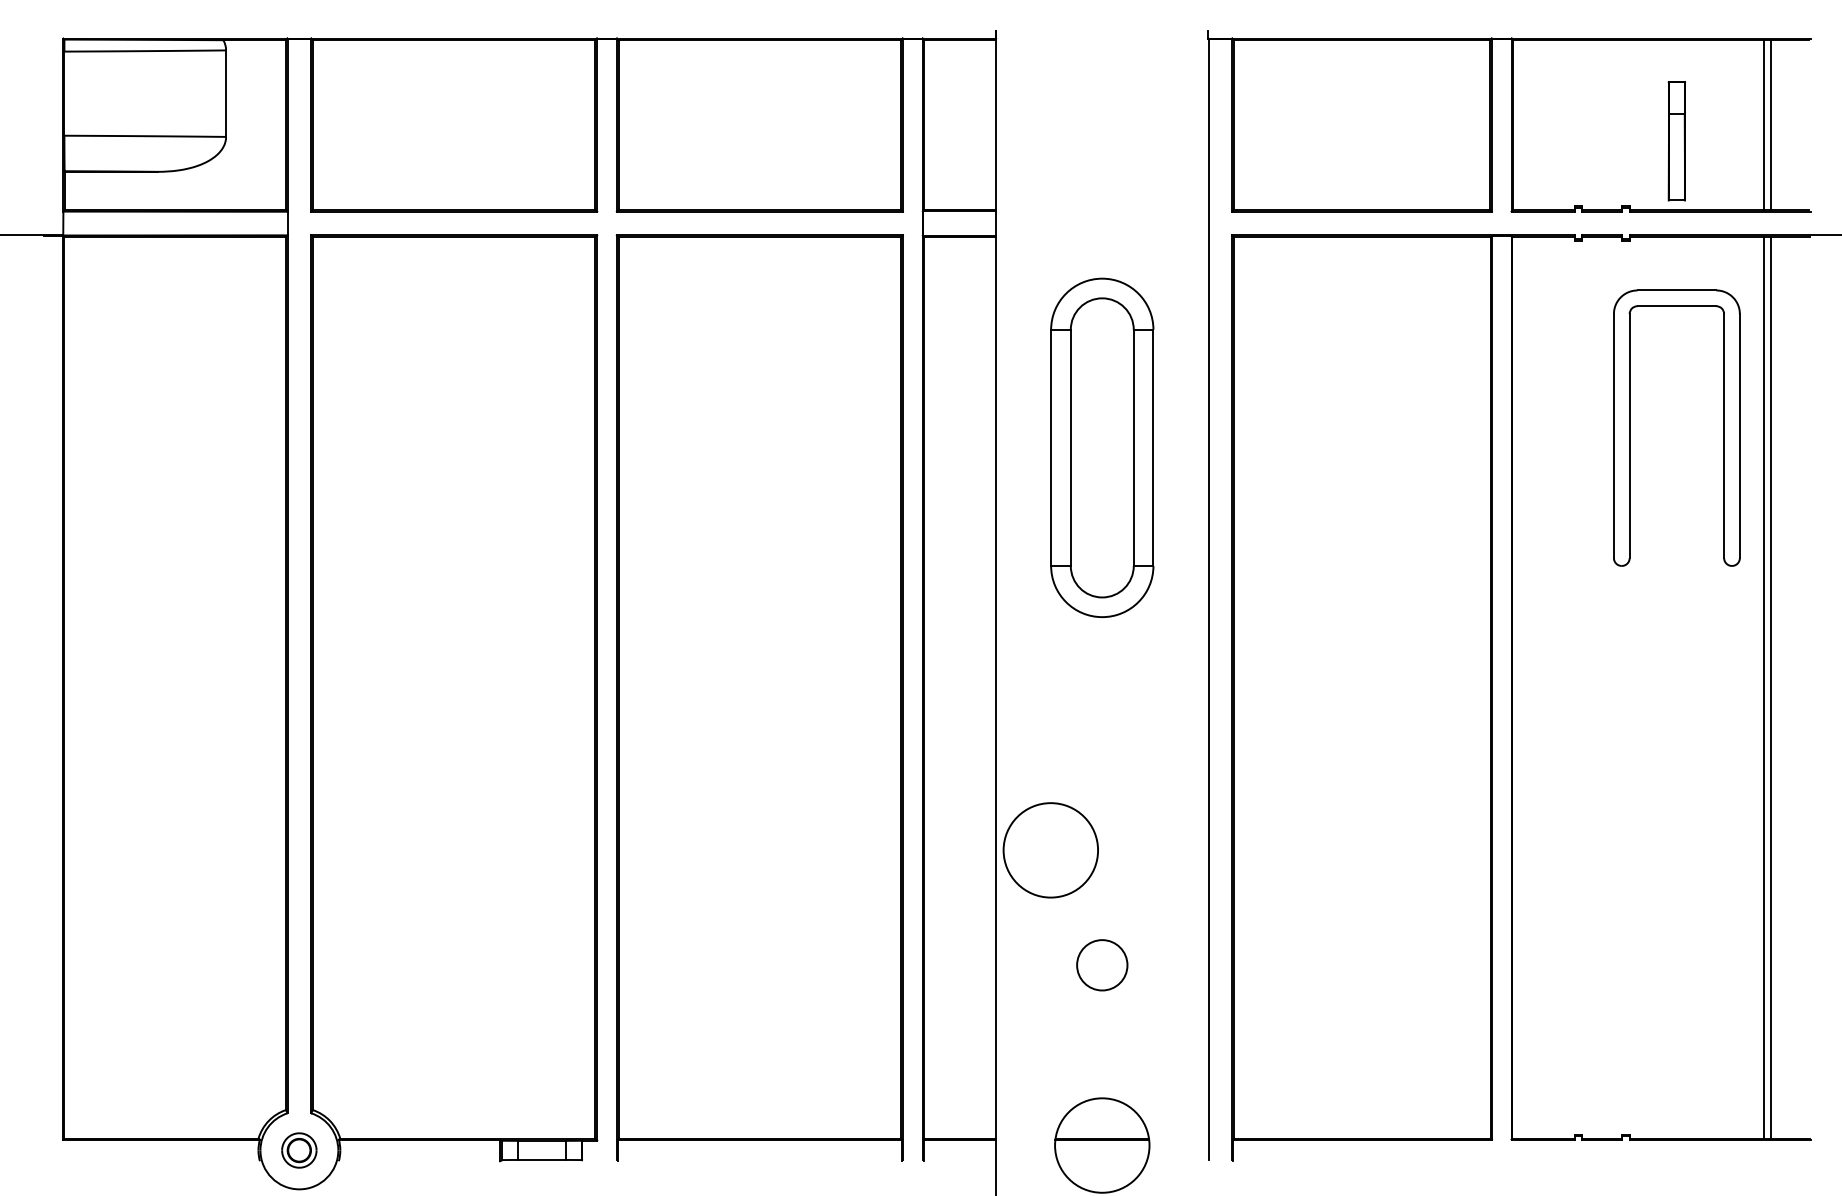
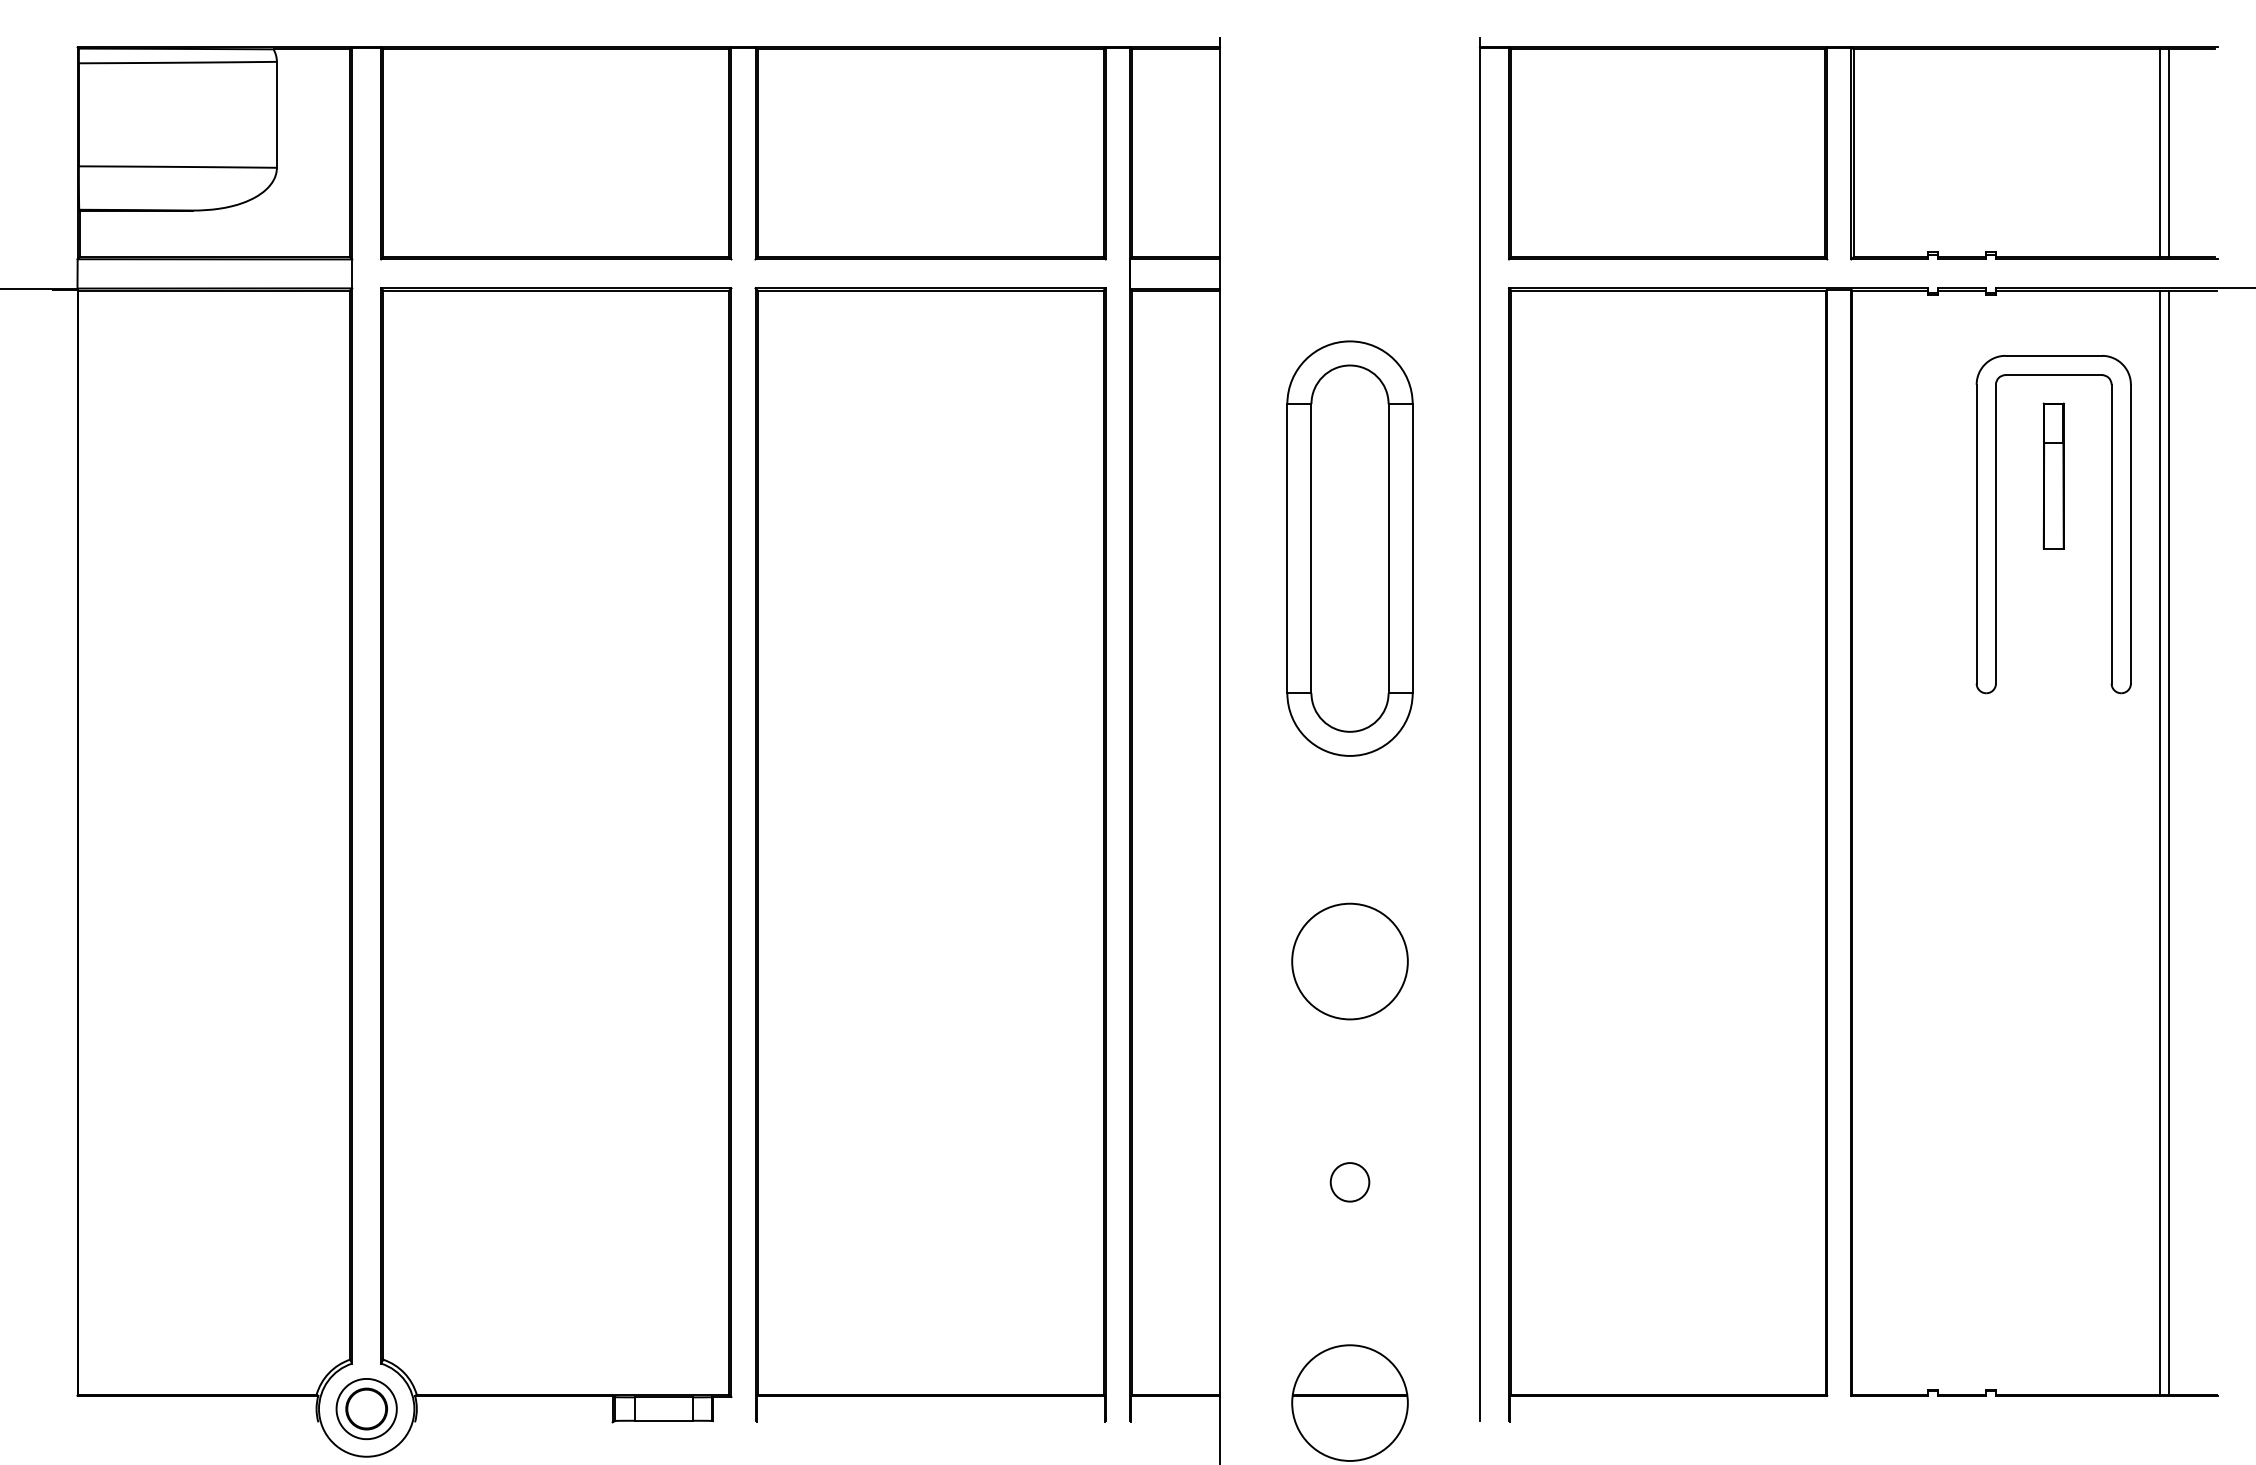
part: (1676, 140) -> (2053, 475), moved
circle: (1050, 850) -> (1349, 961), moved
circle: (1101, 965) -> (1349, 1182), size x0.62
part: (299, 1150) -> (366, 1409), size x1.43

